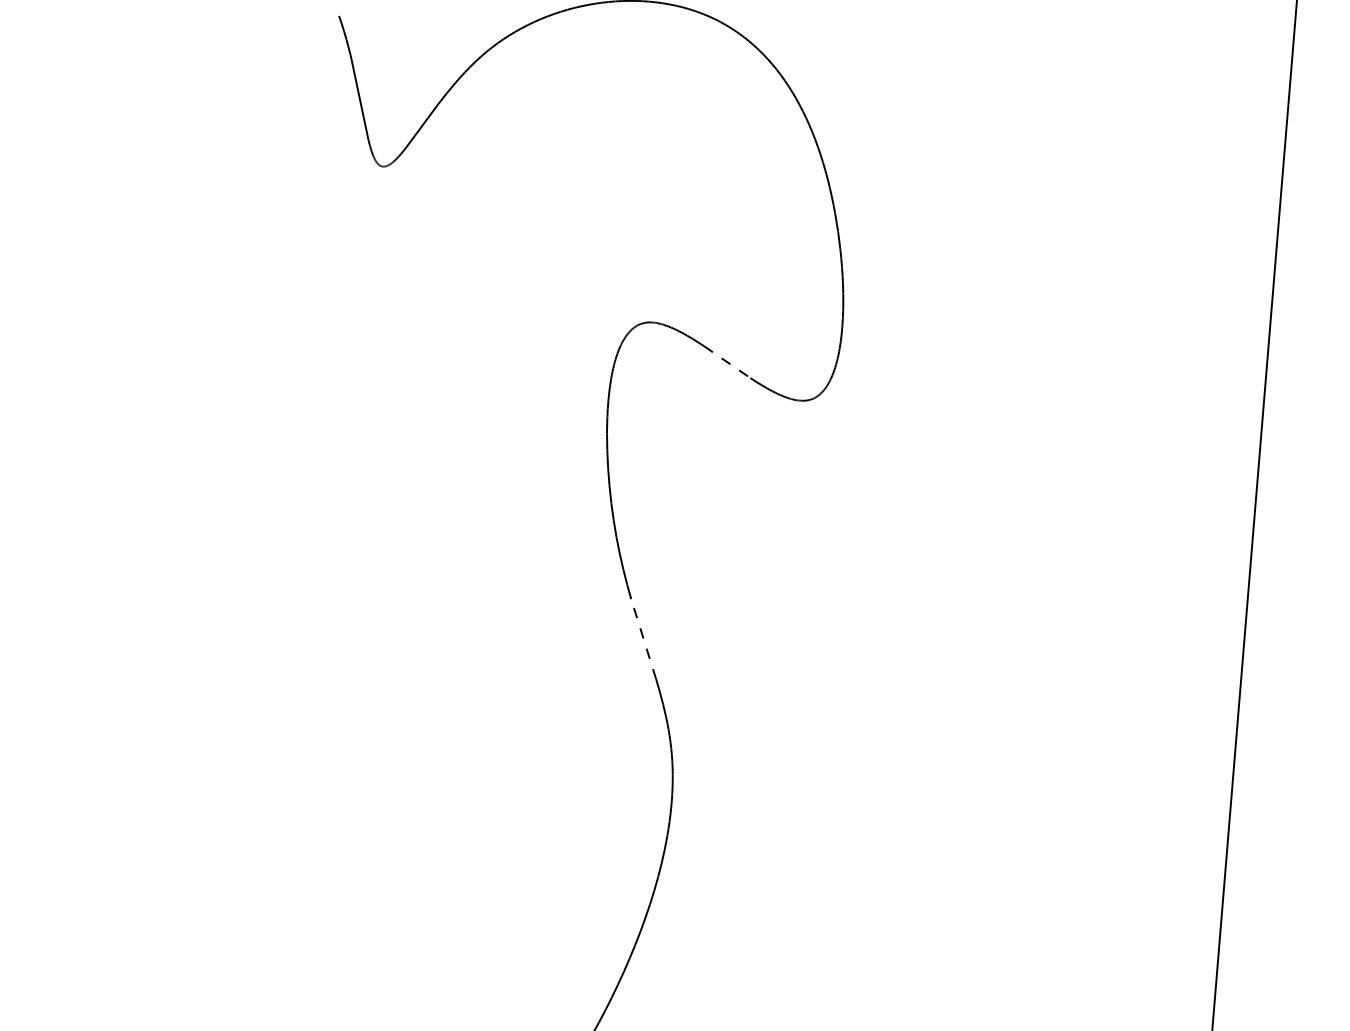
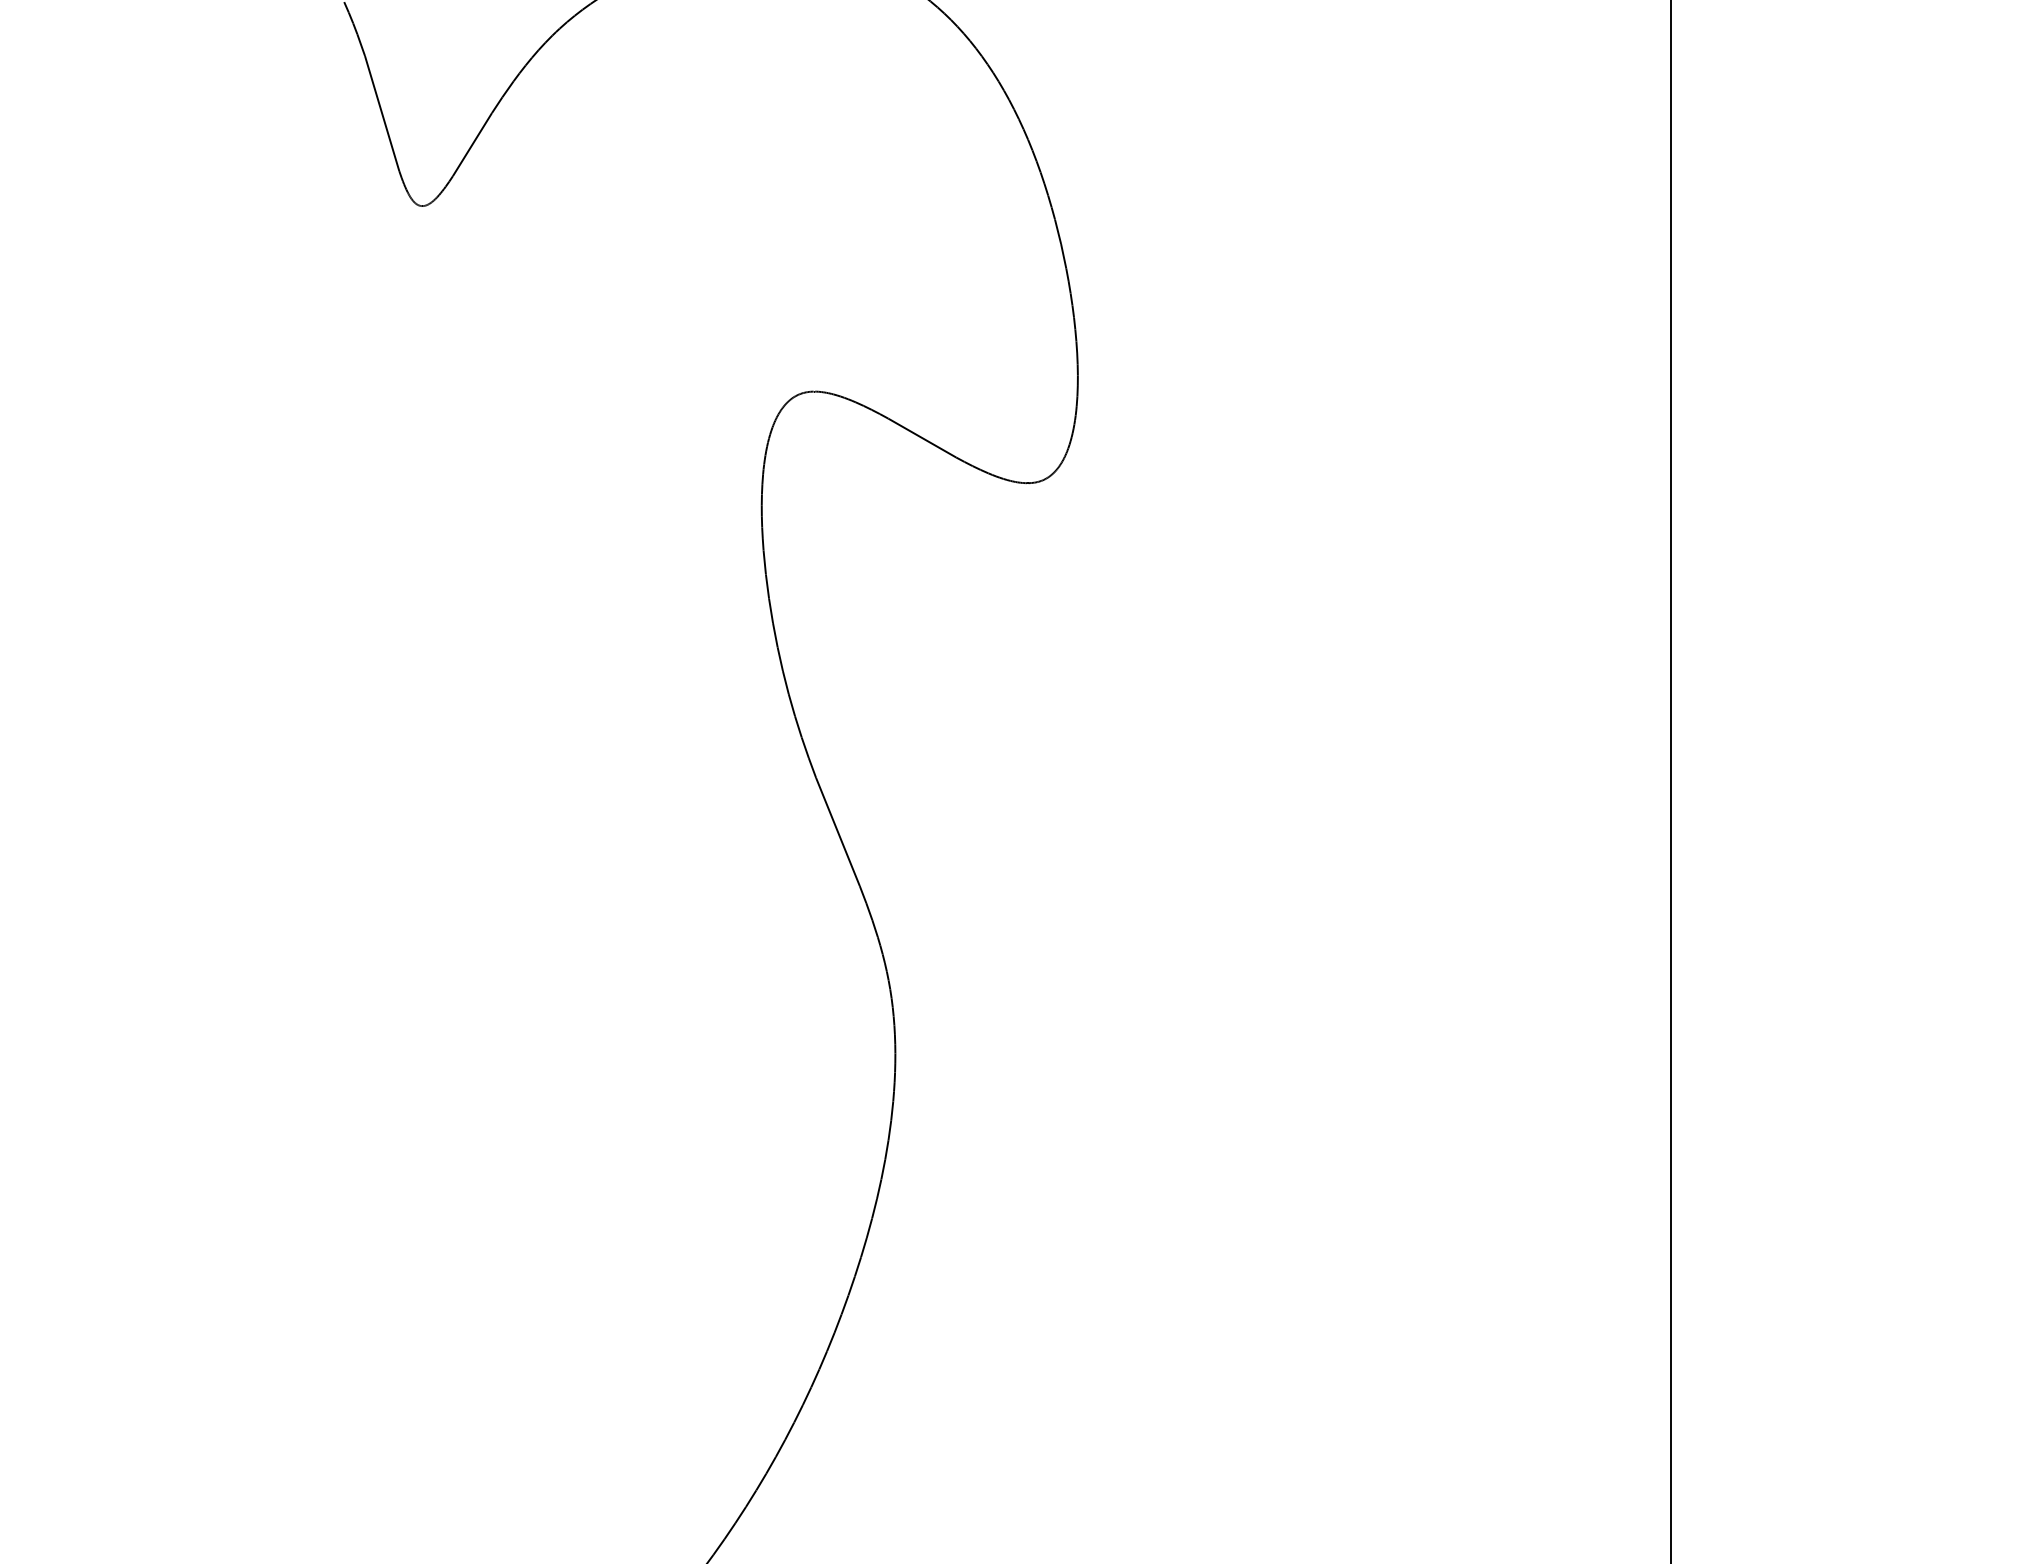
line: (727, 362) -> (922, 438), dashed -> solid
line: (643, 638) -> (837, 831), dashed -> solid

